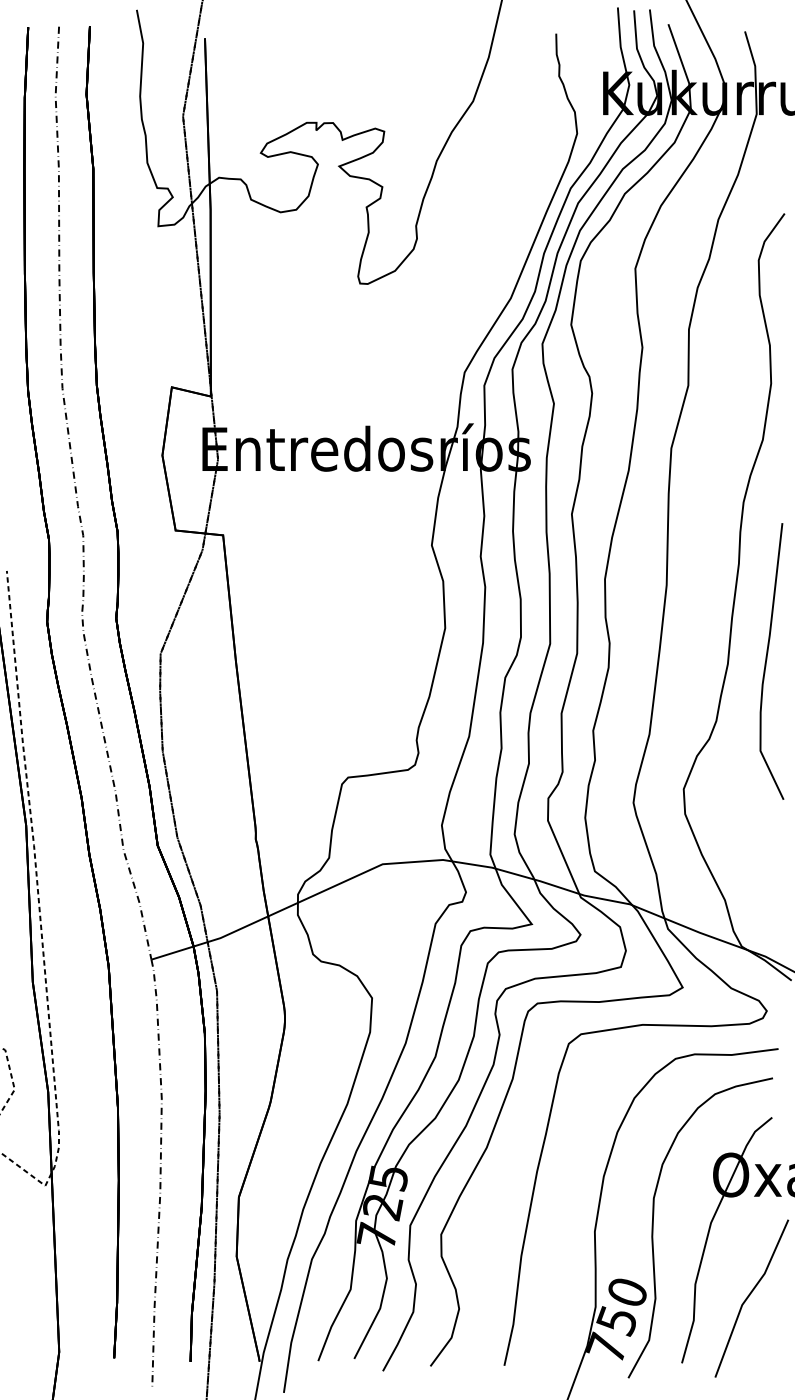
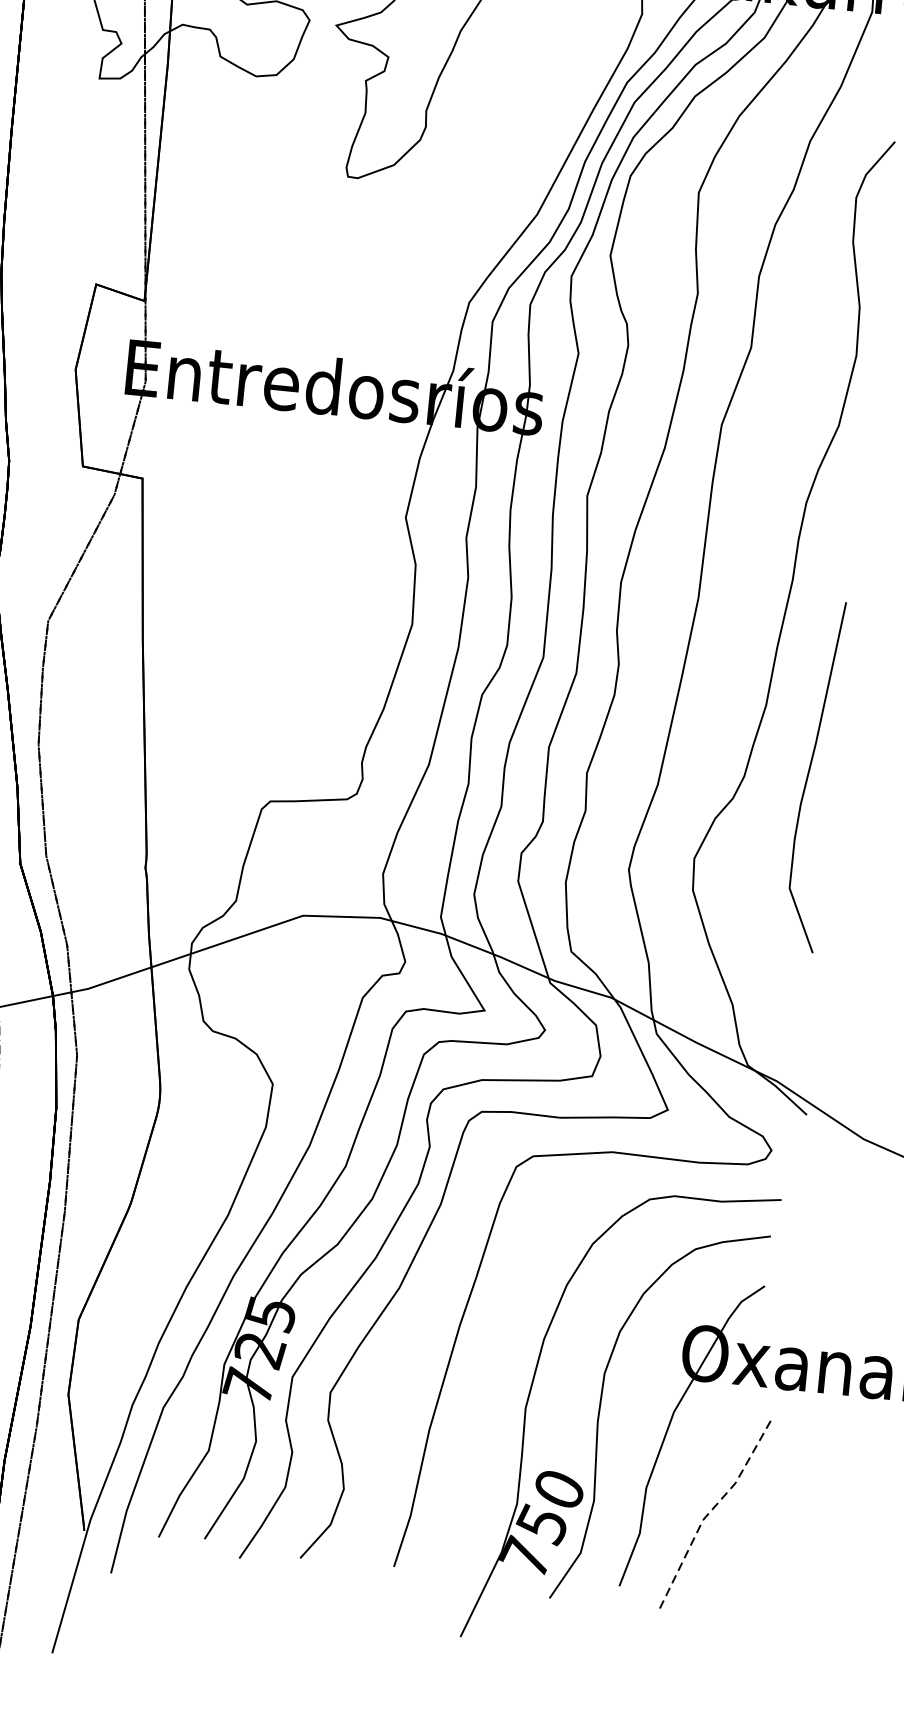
curve: (767, 660) -> (809, 774), moved
line: (748, 1296) -> (712, 1509), solid -> dashed

